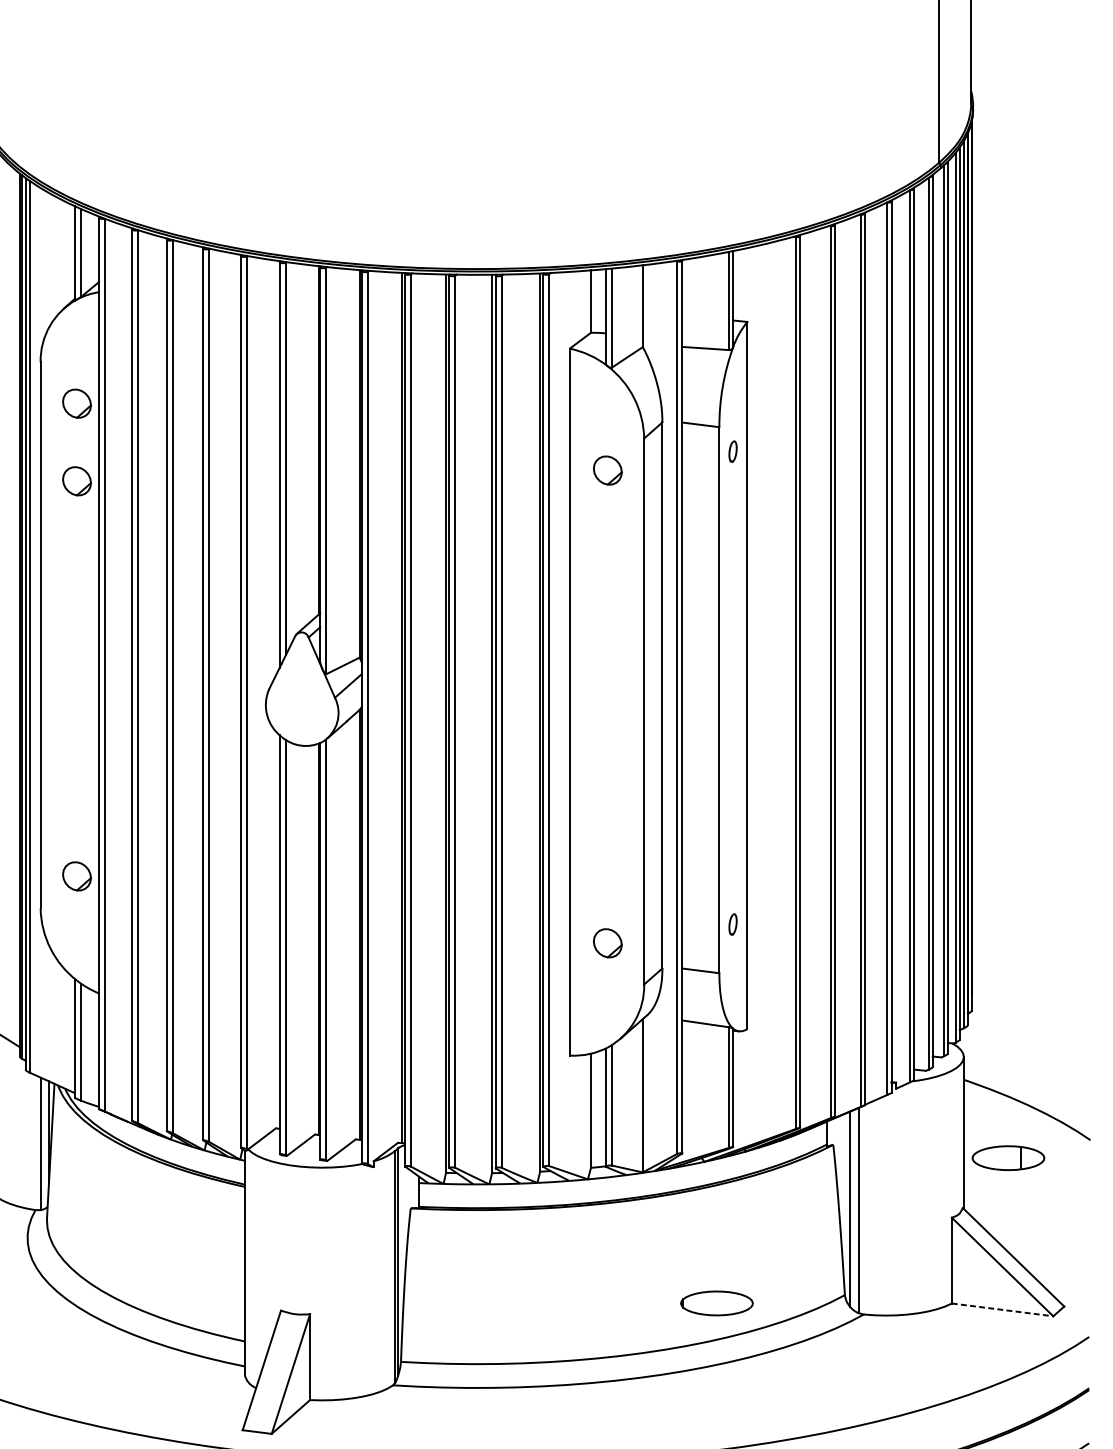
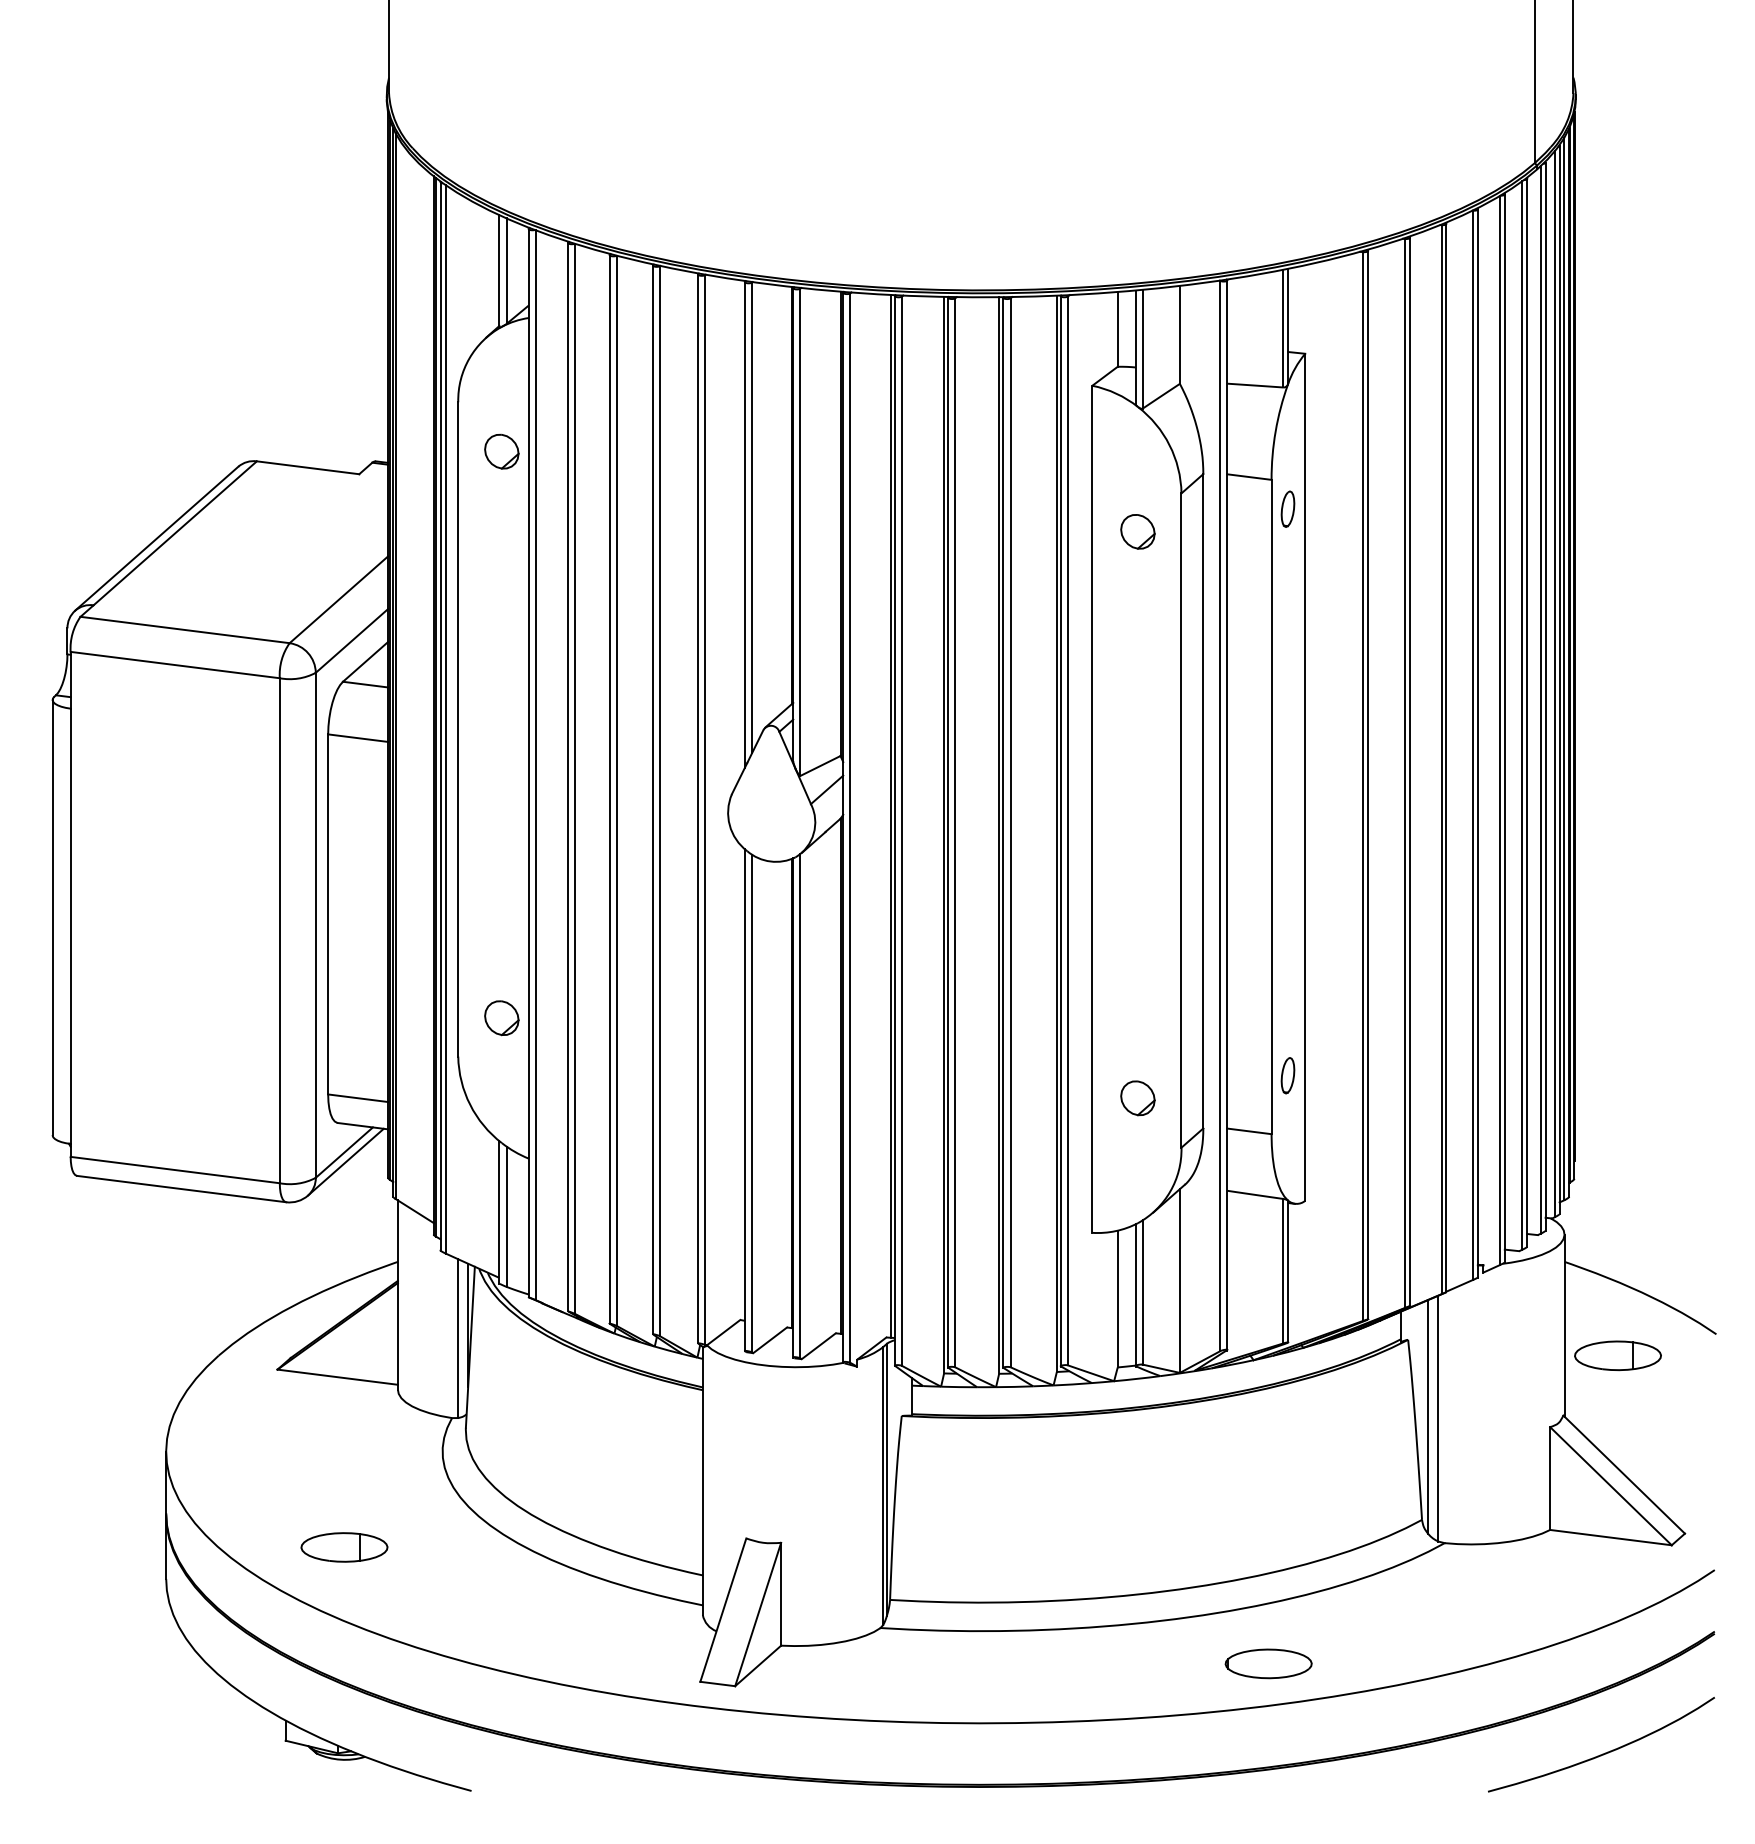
part: (732, 451) -> (1287, 508), size x1.43
part: (76, 481) -> (501, 544), removed
part: (732, 924) -> (1287, 1075), size x1.43
part: (716, 1303) -> (1268, 1663), moved
line: (1003, 1309) -> (1611, 1537), dashed -> solid

